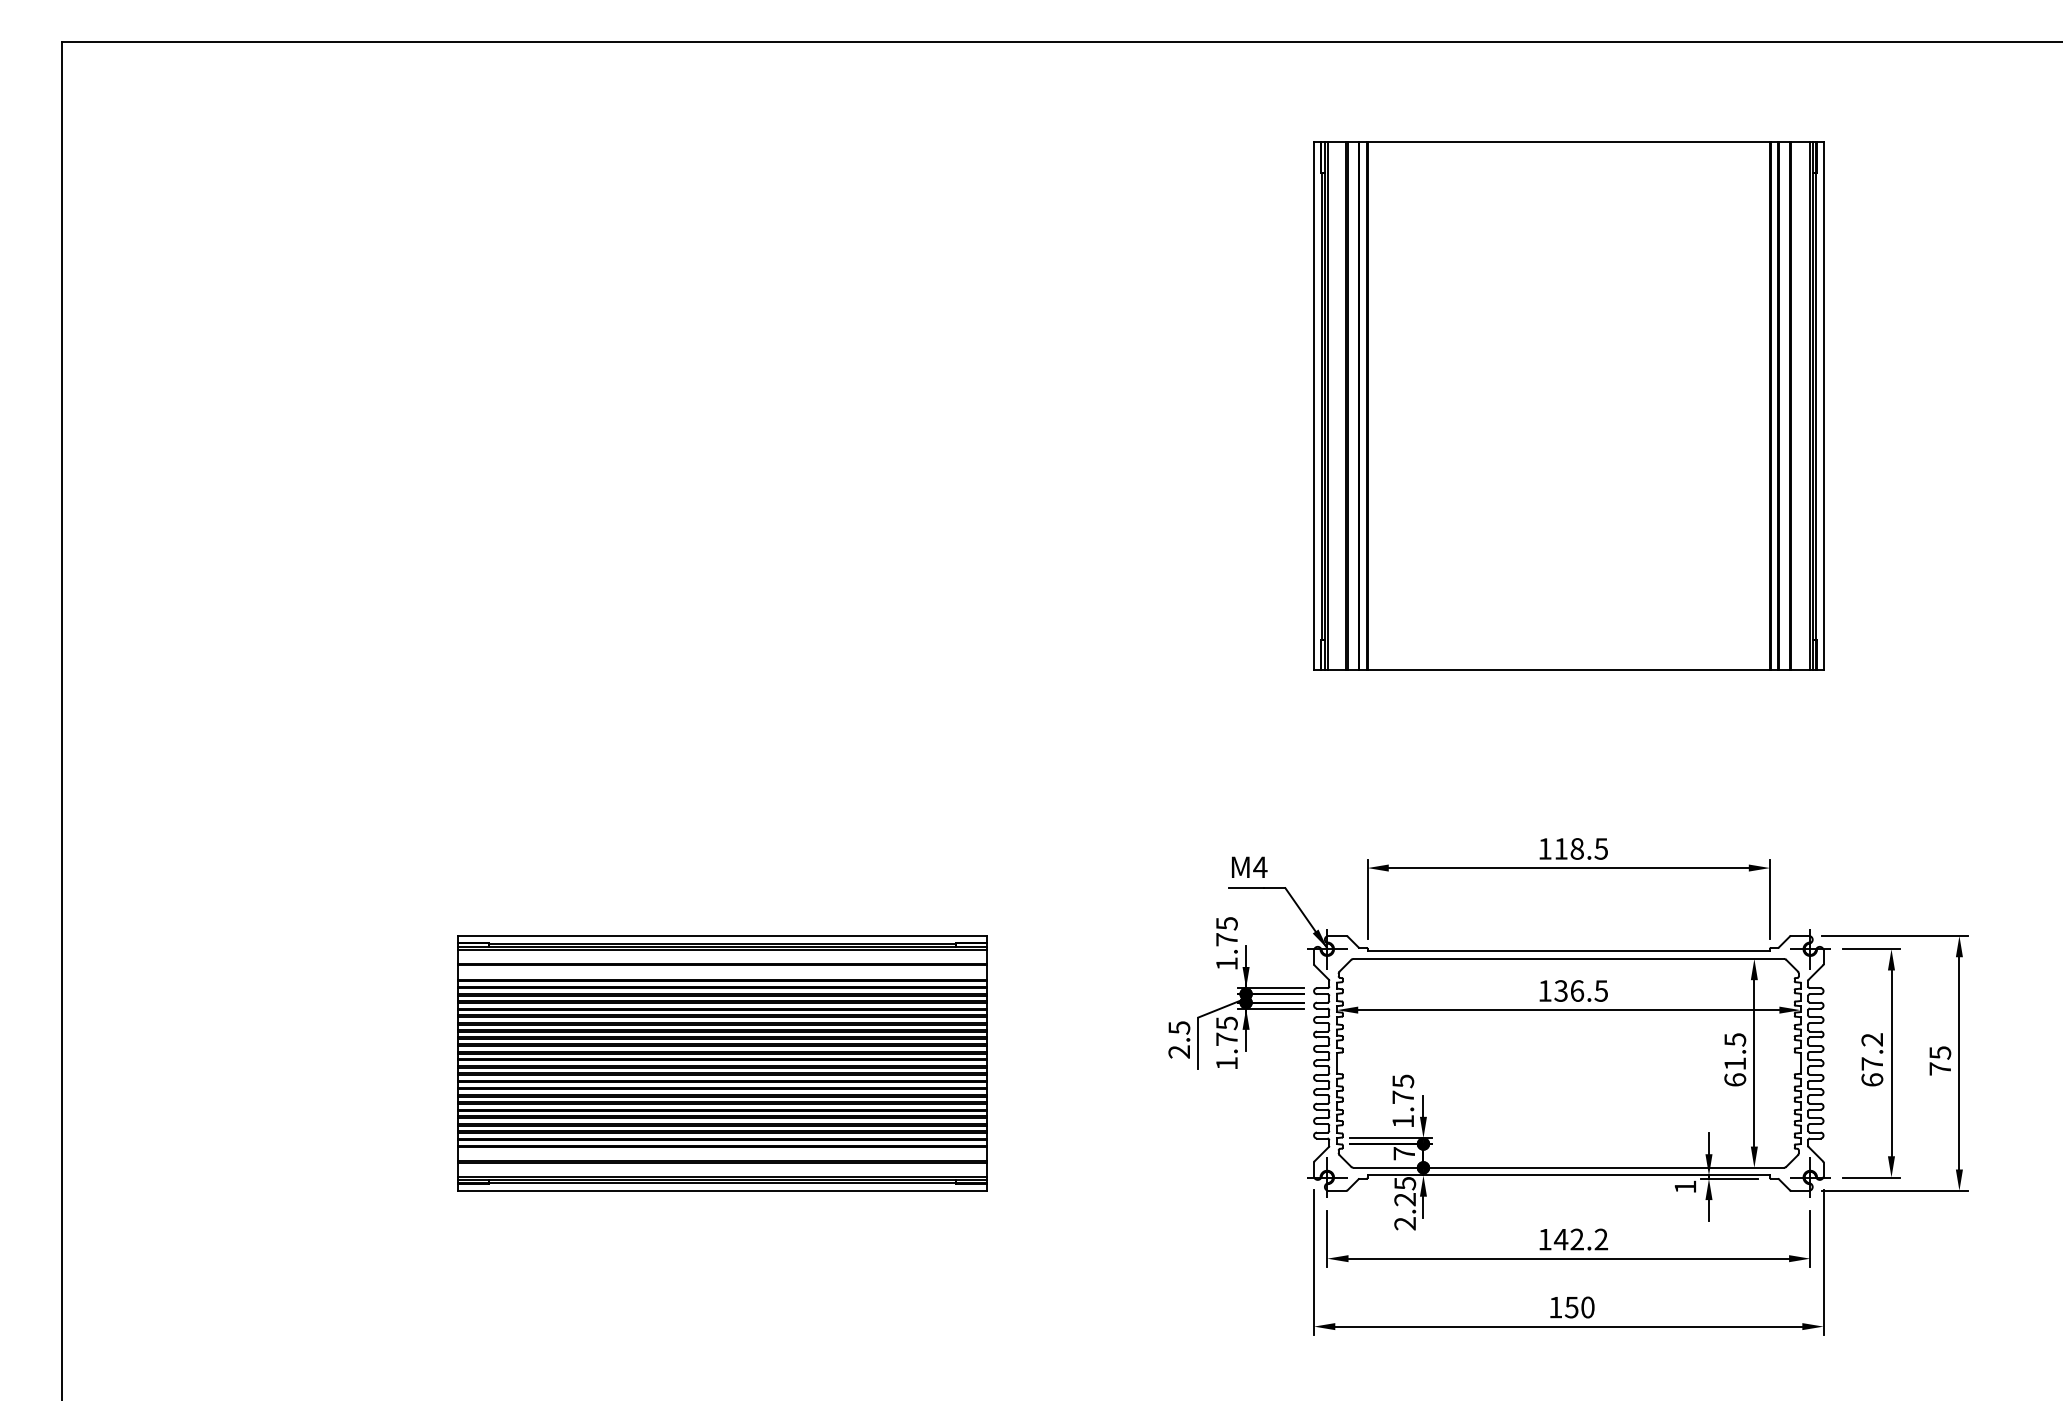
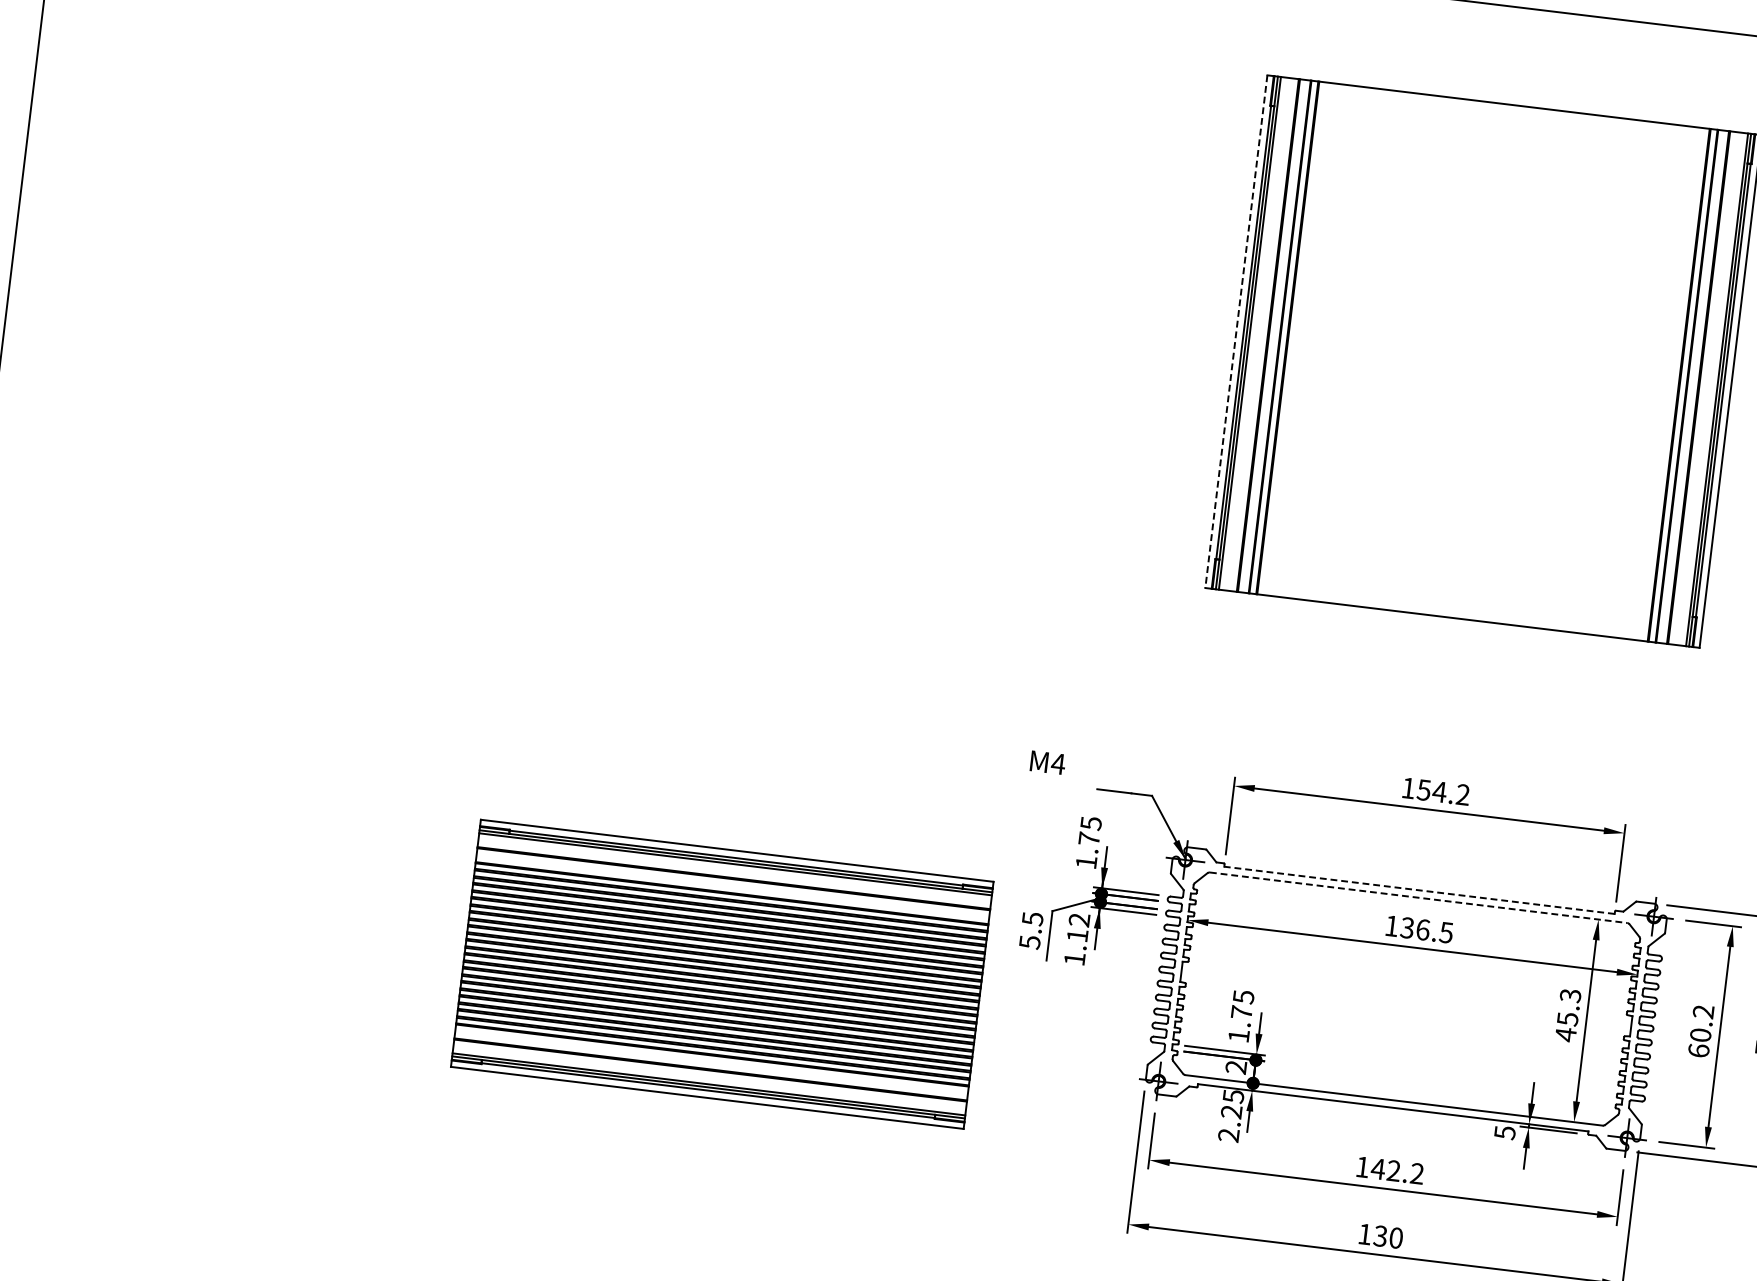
line: (1314, 406) -> (1236, 332), solid -> dashed
text: (1580, 848) -> (1442, 792), 118.5 -> 154.2
text: (1249, 866) -> (1047, 761), moved
line: (1568, 951) -> (1419, 890), solid -> dashed
line: (1569, 958) -> (1419, 897), solid -> dashed
text: (1226, 1030) -> (1078, 927), 1.75 -> 1.12
text: (1179, 1051) -> (1030, 941), 2.5 -> 5.5
text: (1735, 1060) -> (1568, 1015), 61.5 -> 45.3
part: (722, 1063) -> (722, 974), moved
text: (1872, 1063) -> (1700, 1034), 67.2 -> 60.2
text: (1403, 1153) -> (1235, 1067), 7 -> 2
text: (1685, 1186) -> (1505, 1132), 1 -> 5
text: (1571, 1306) -> (1380, 1235), 150 -> 130

